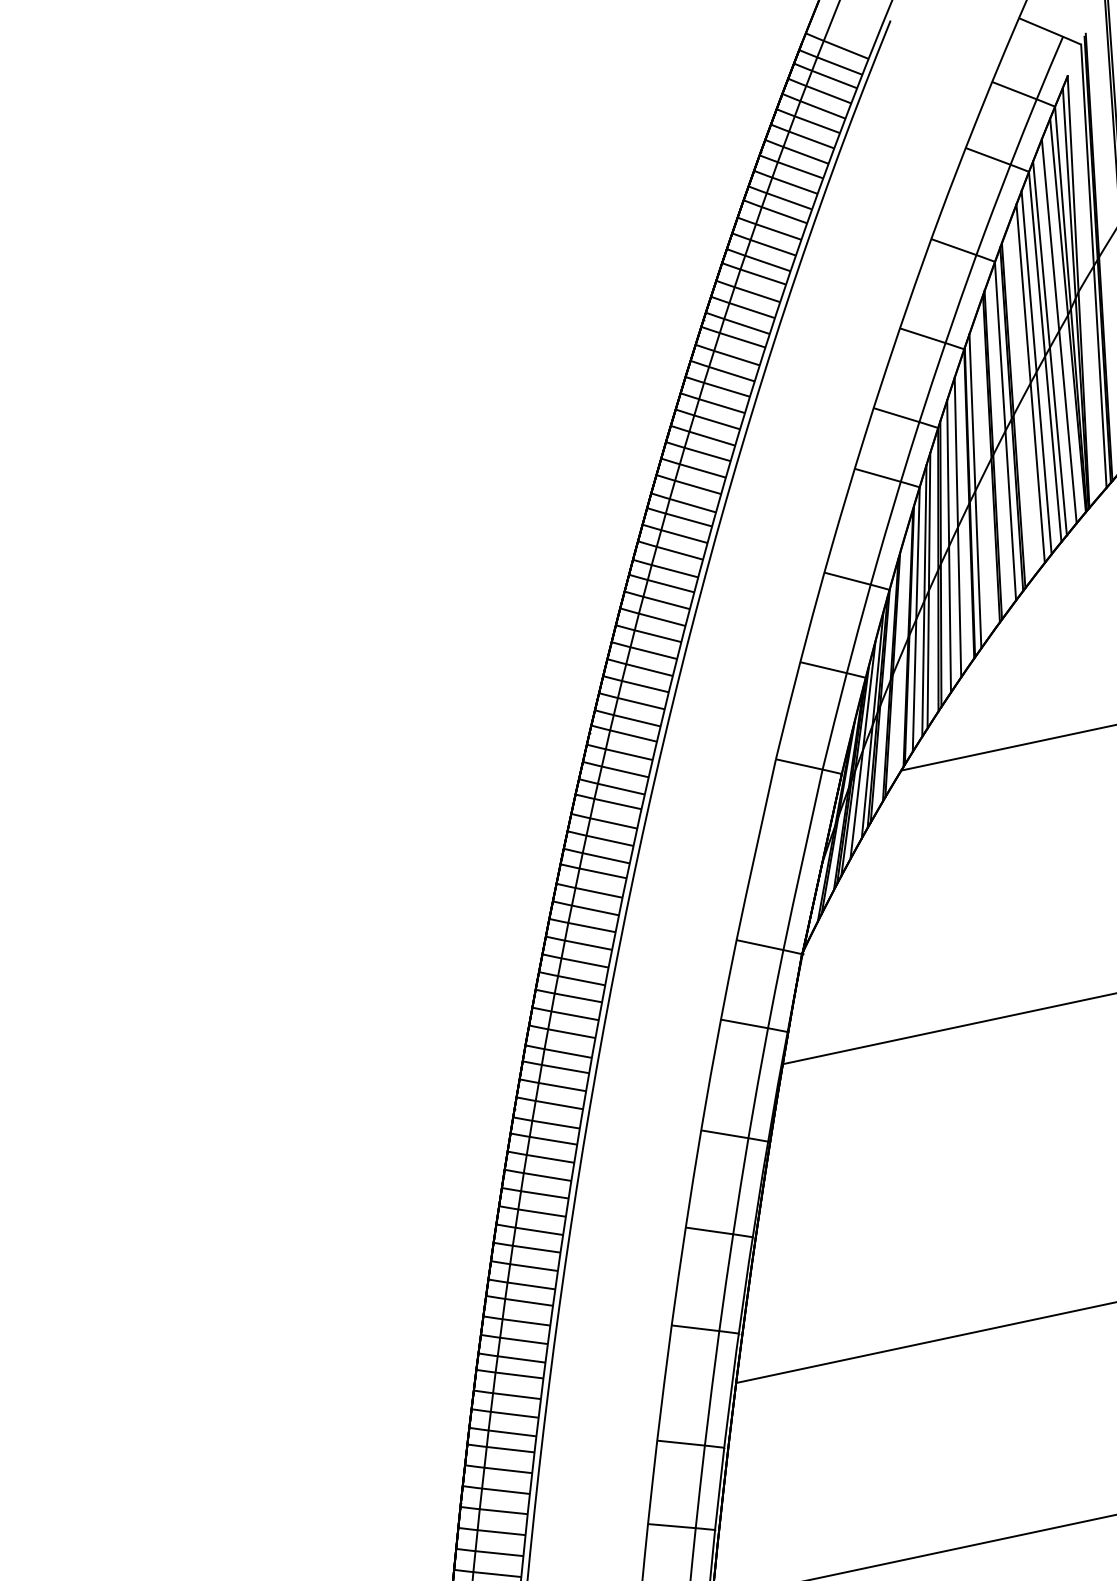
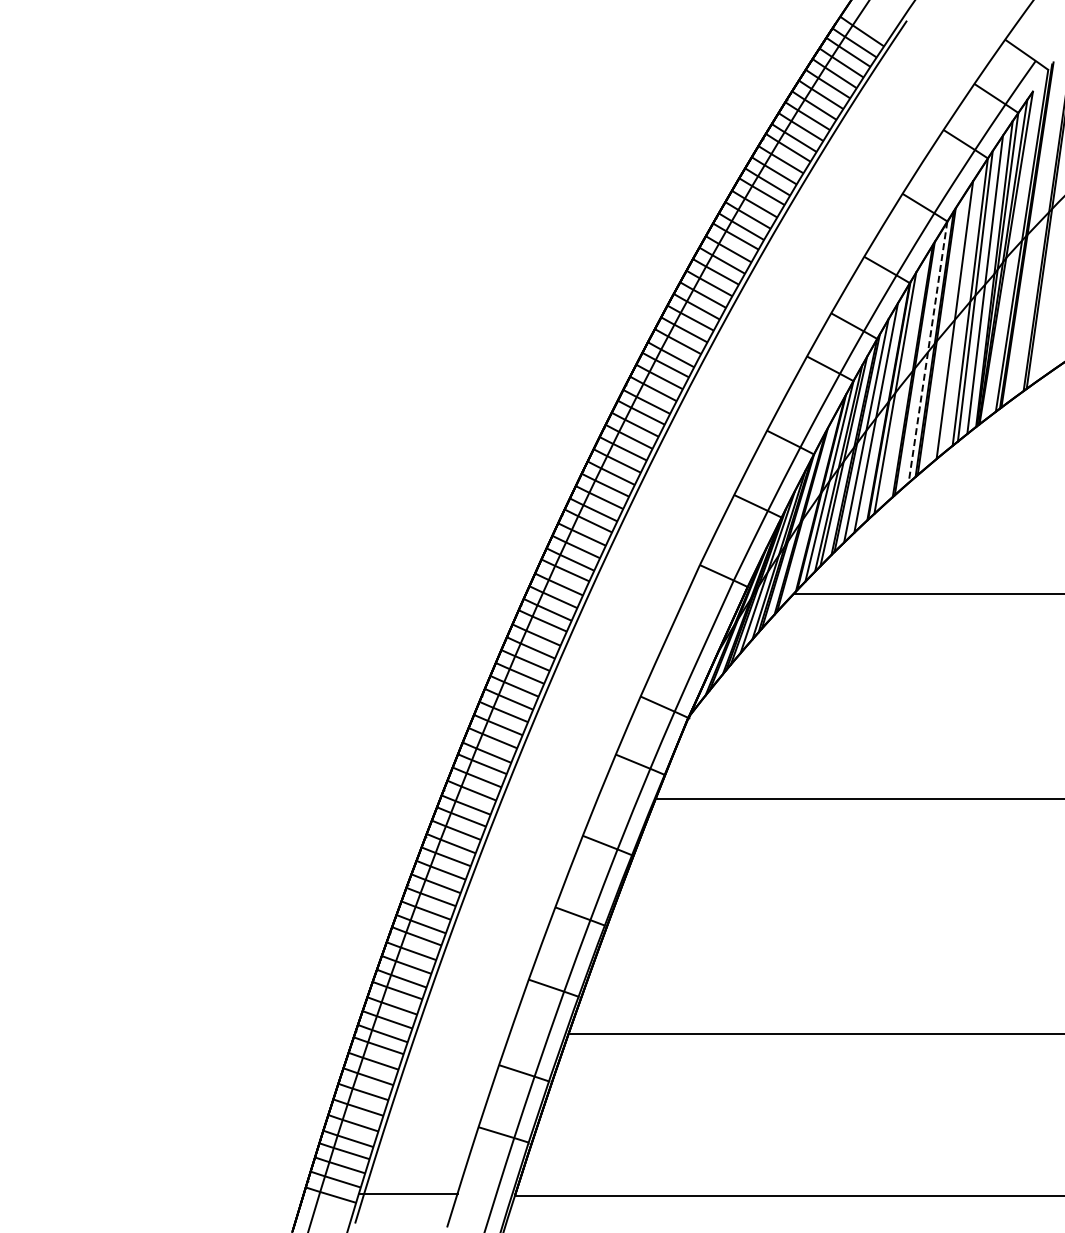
line: (1036, 372) -> (961, 312), removed
line: (1004, 431) -> (927, 352), solid -> dashed

